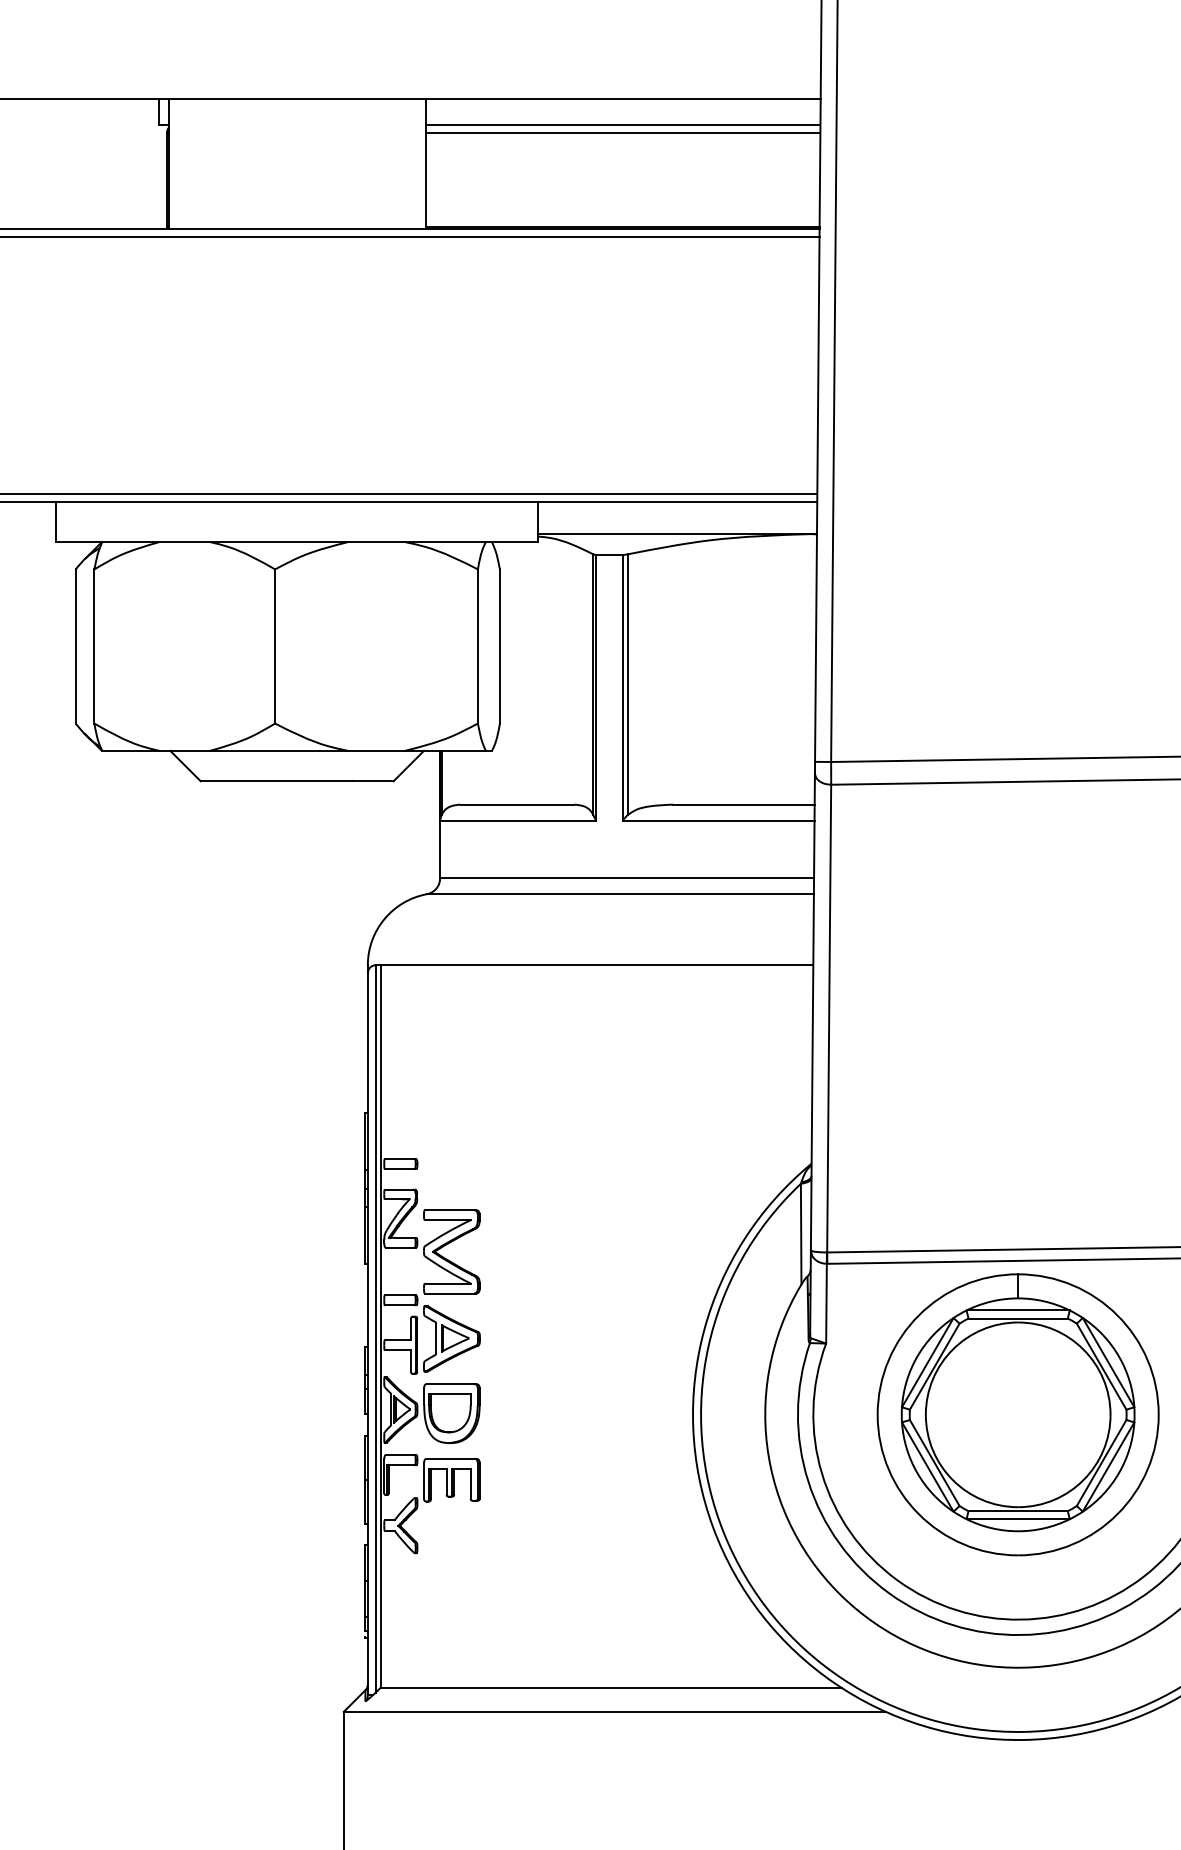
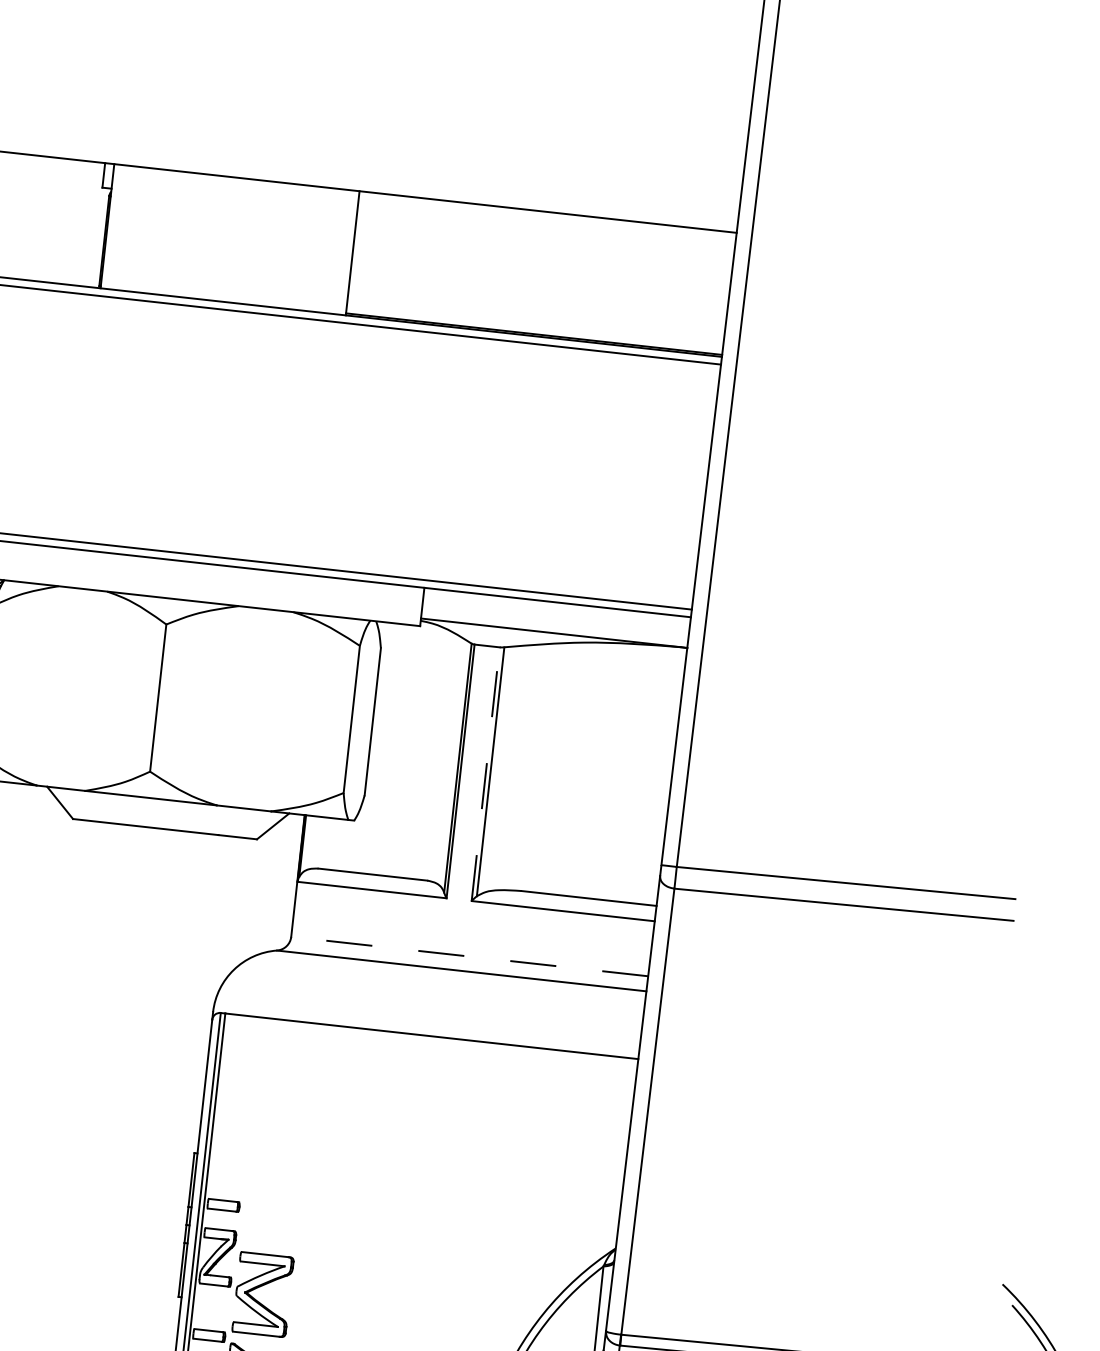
line: (622, 124) -> (544, 236), removed
line: (622, 132) -> (543, 244), removed
line: (622, 687) -> (485, 773), solid -> dashed
line: (627, 878) -> (470, 956), solid -> dashed

